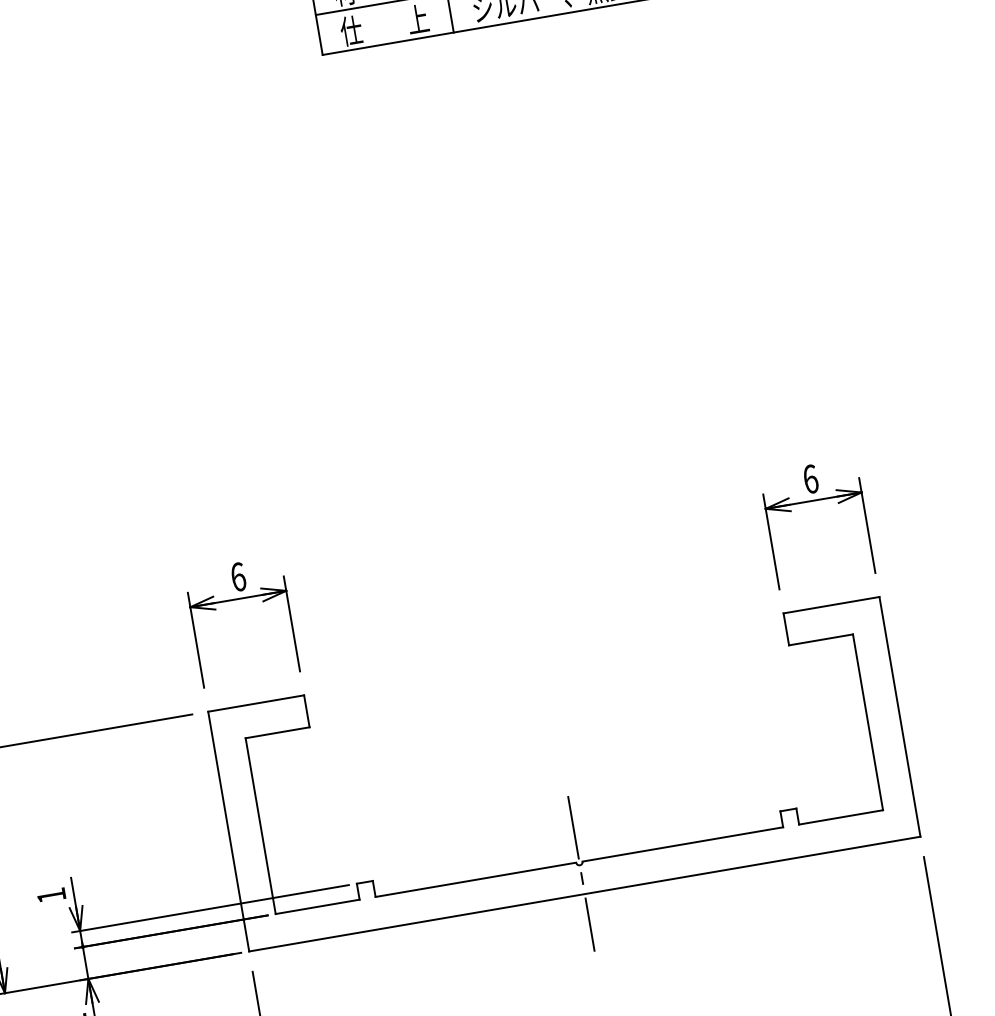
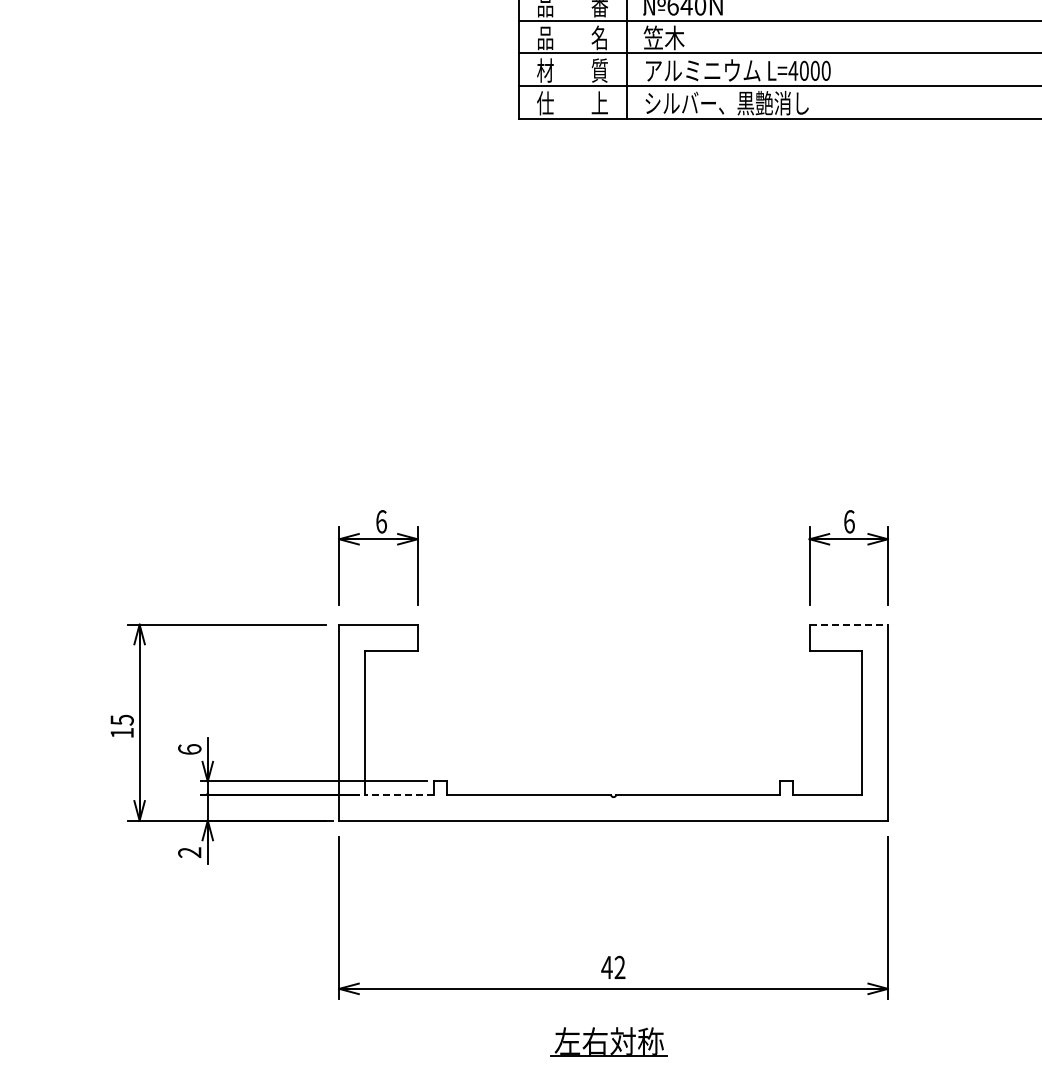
line: (832, 604) -> (849, 624), solid -> dashed
line: (581, 873) -> (613, 803), removed
text: (51, 895) -> (189, 749), 1 -> 6
line: (317, 906) -> (399, 794), solid -> dashed

